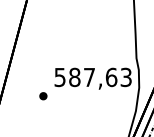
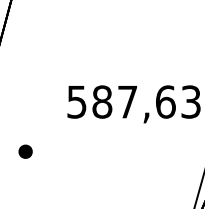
part: (43, 96) -> (25, 152), moved

